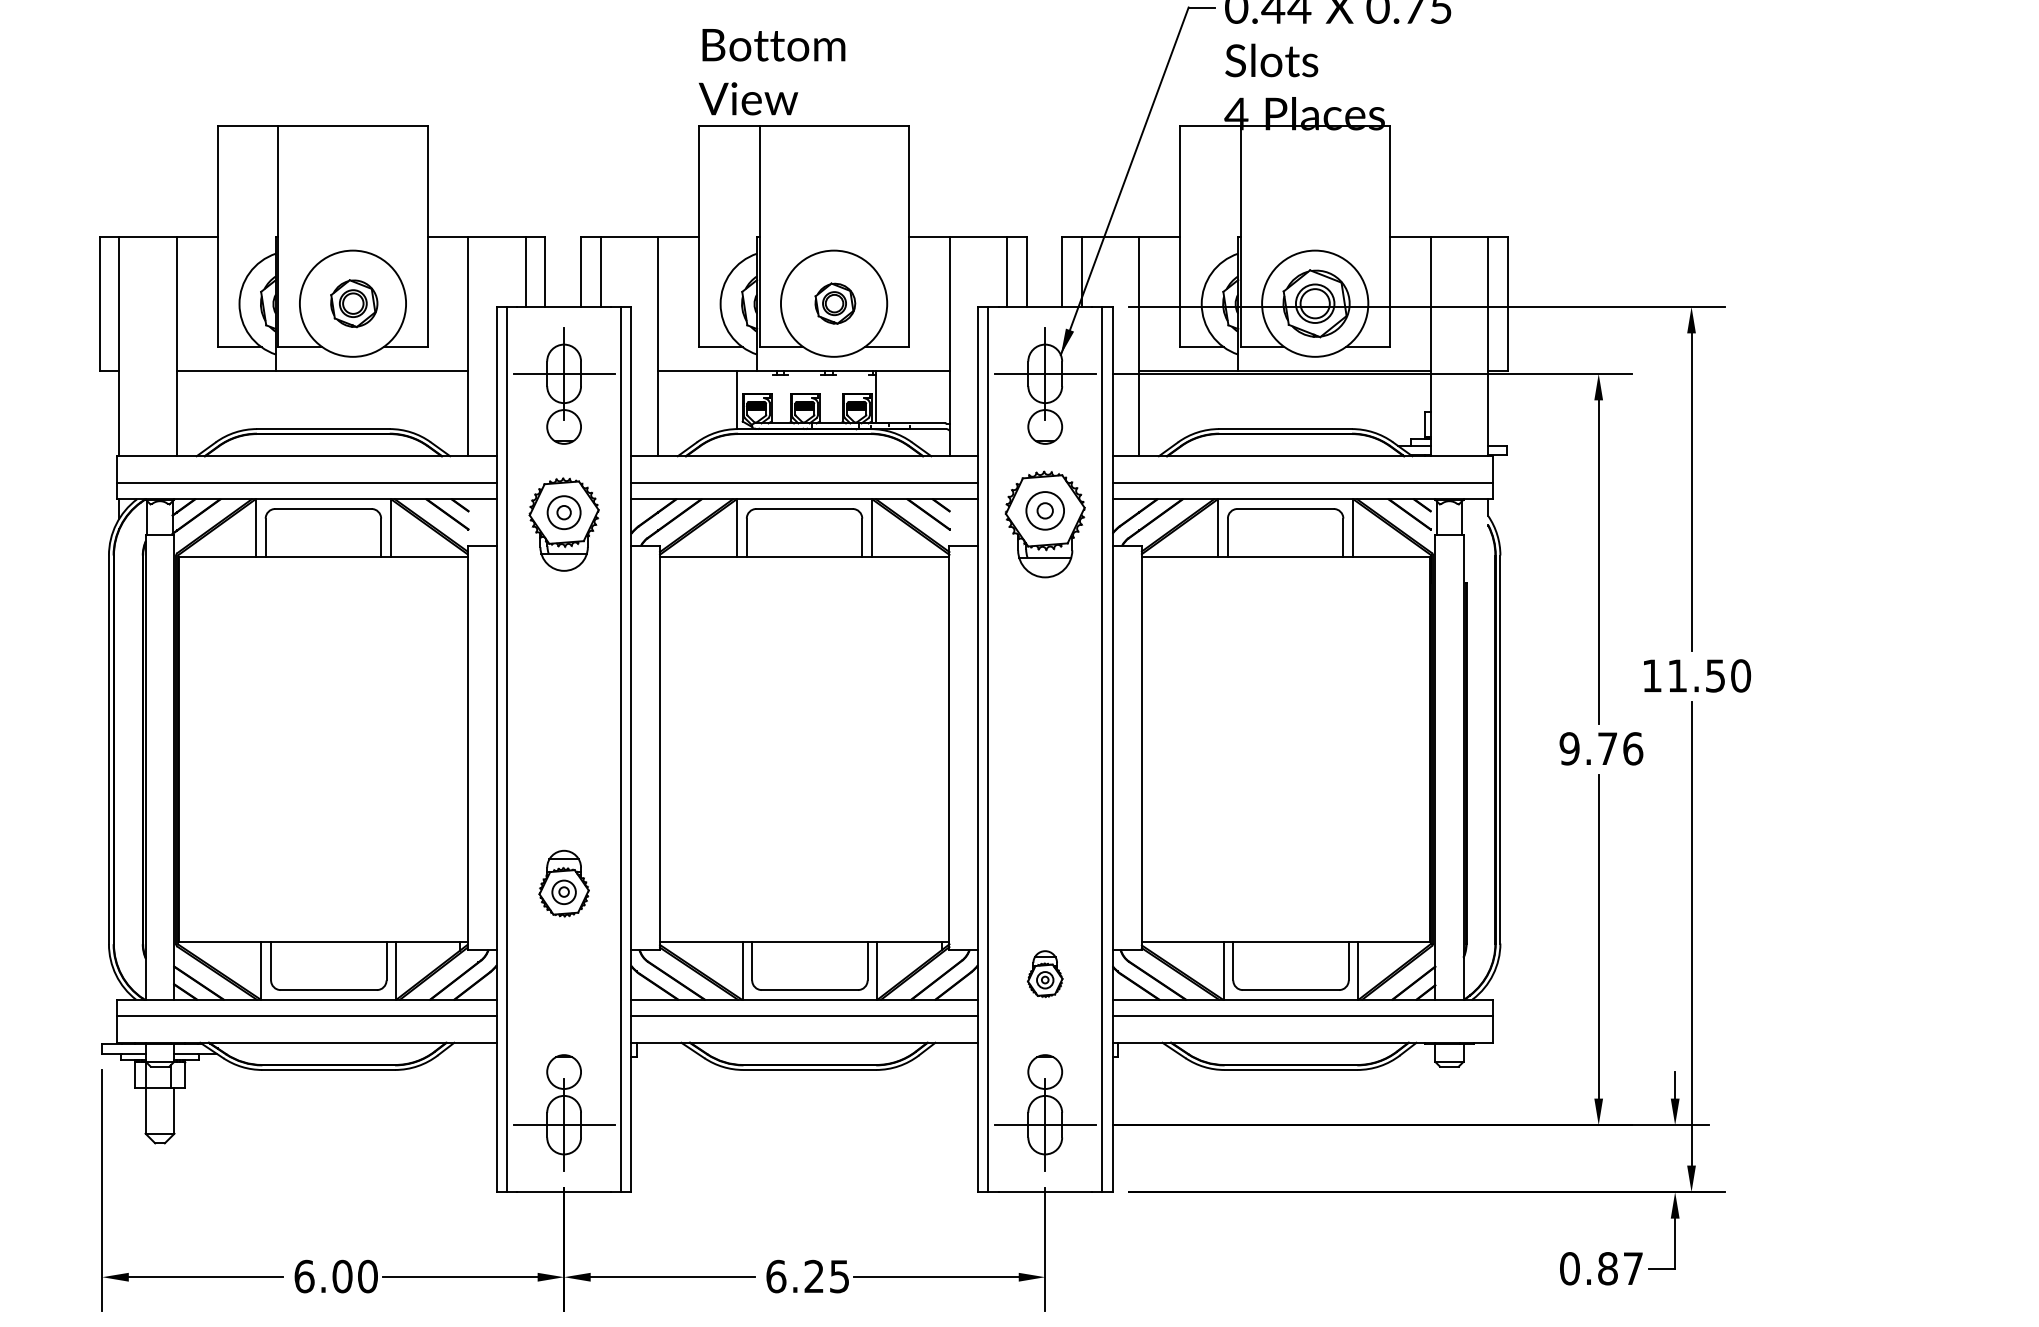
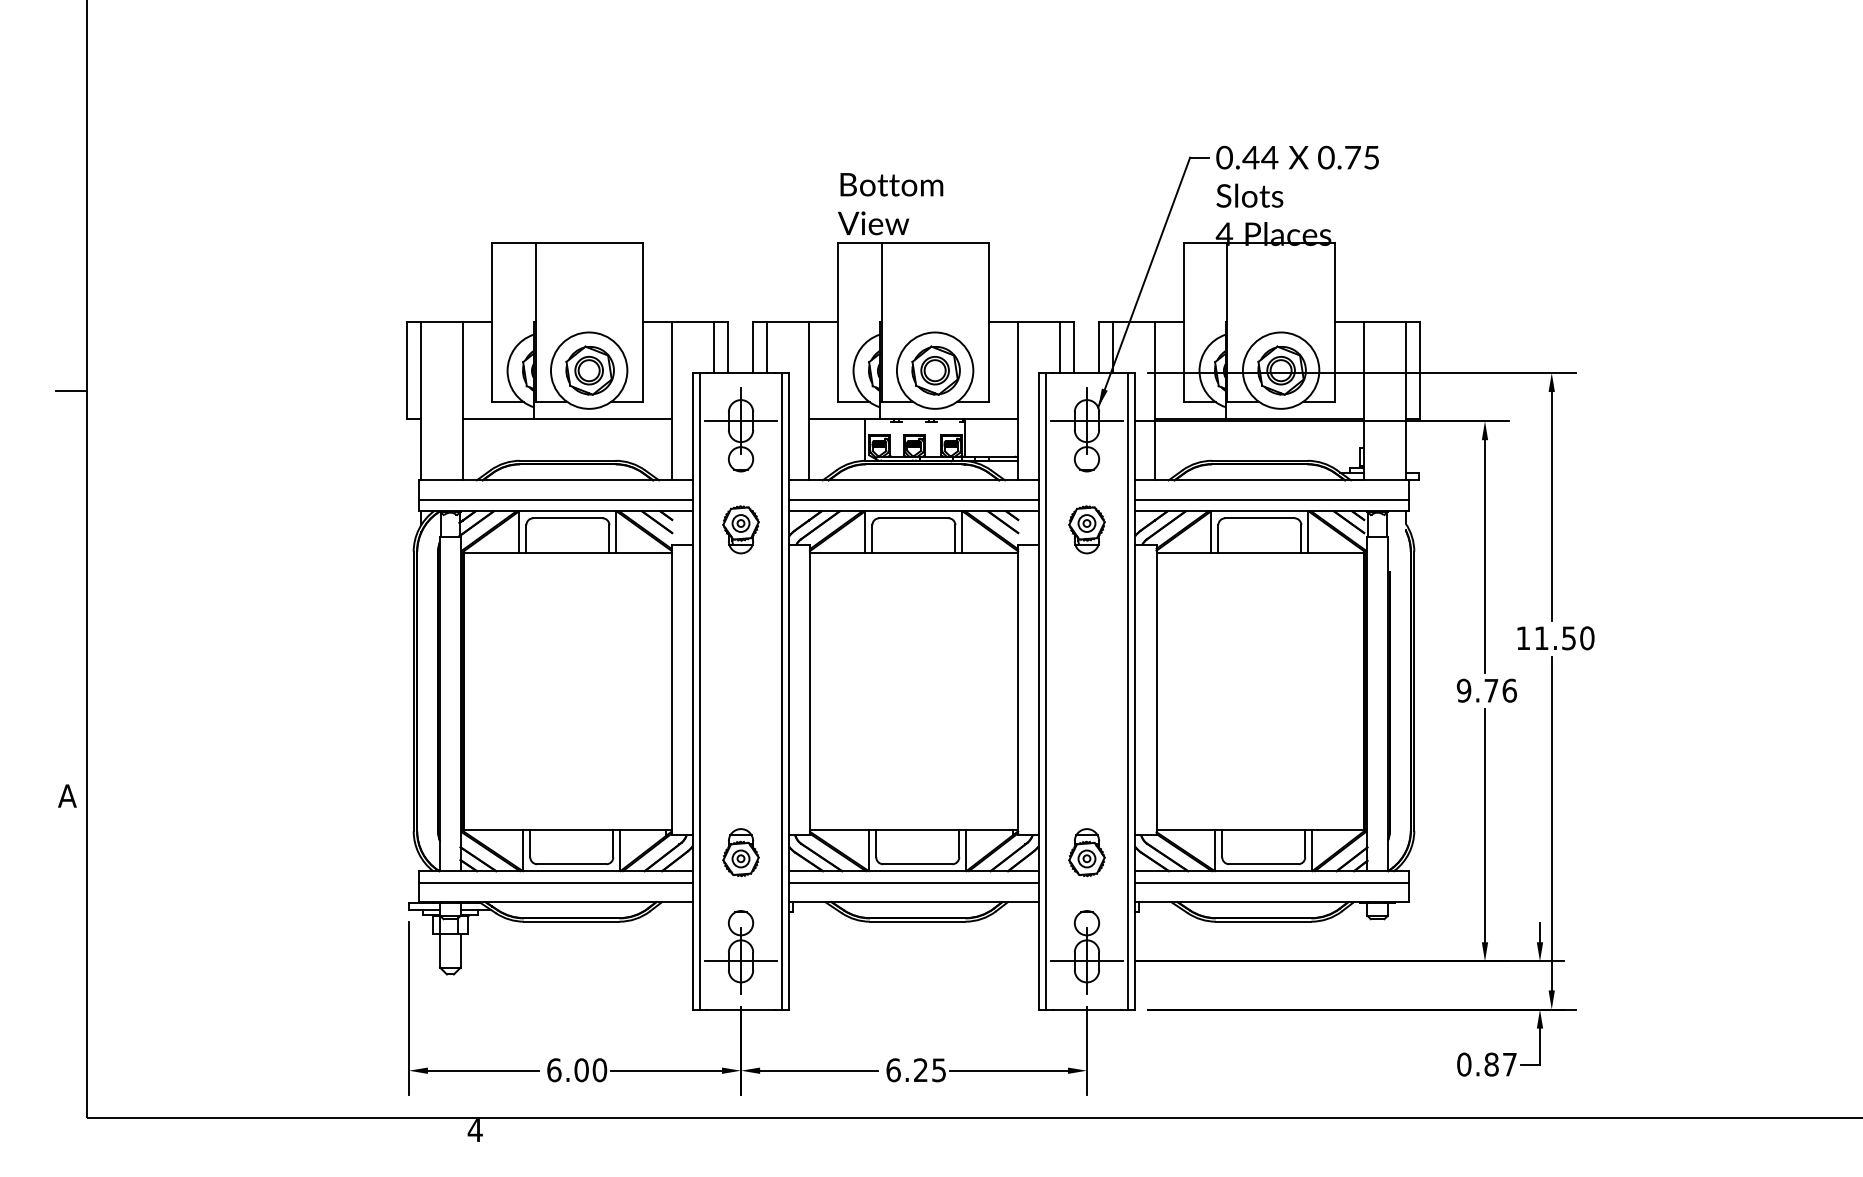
part: (353, 303) -> (589, 370), size x1.43
part: (834, 303) -> (935, 370), size x1.67
part: (563, 524) -> (740, 529), size x0.71
part: (1044, 524) -> (1086, 529), size x0.62
part: (563, 883) -> (740, 852), moved
part: (1044, 973) -> (1086, 852), size x1.43

